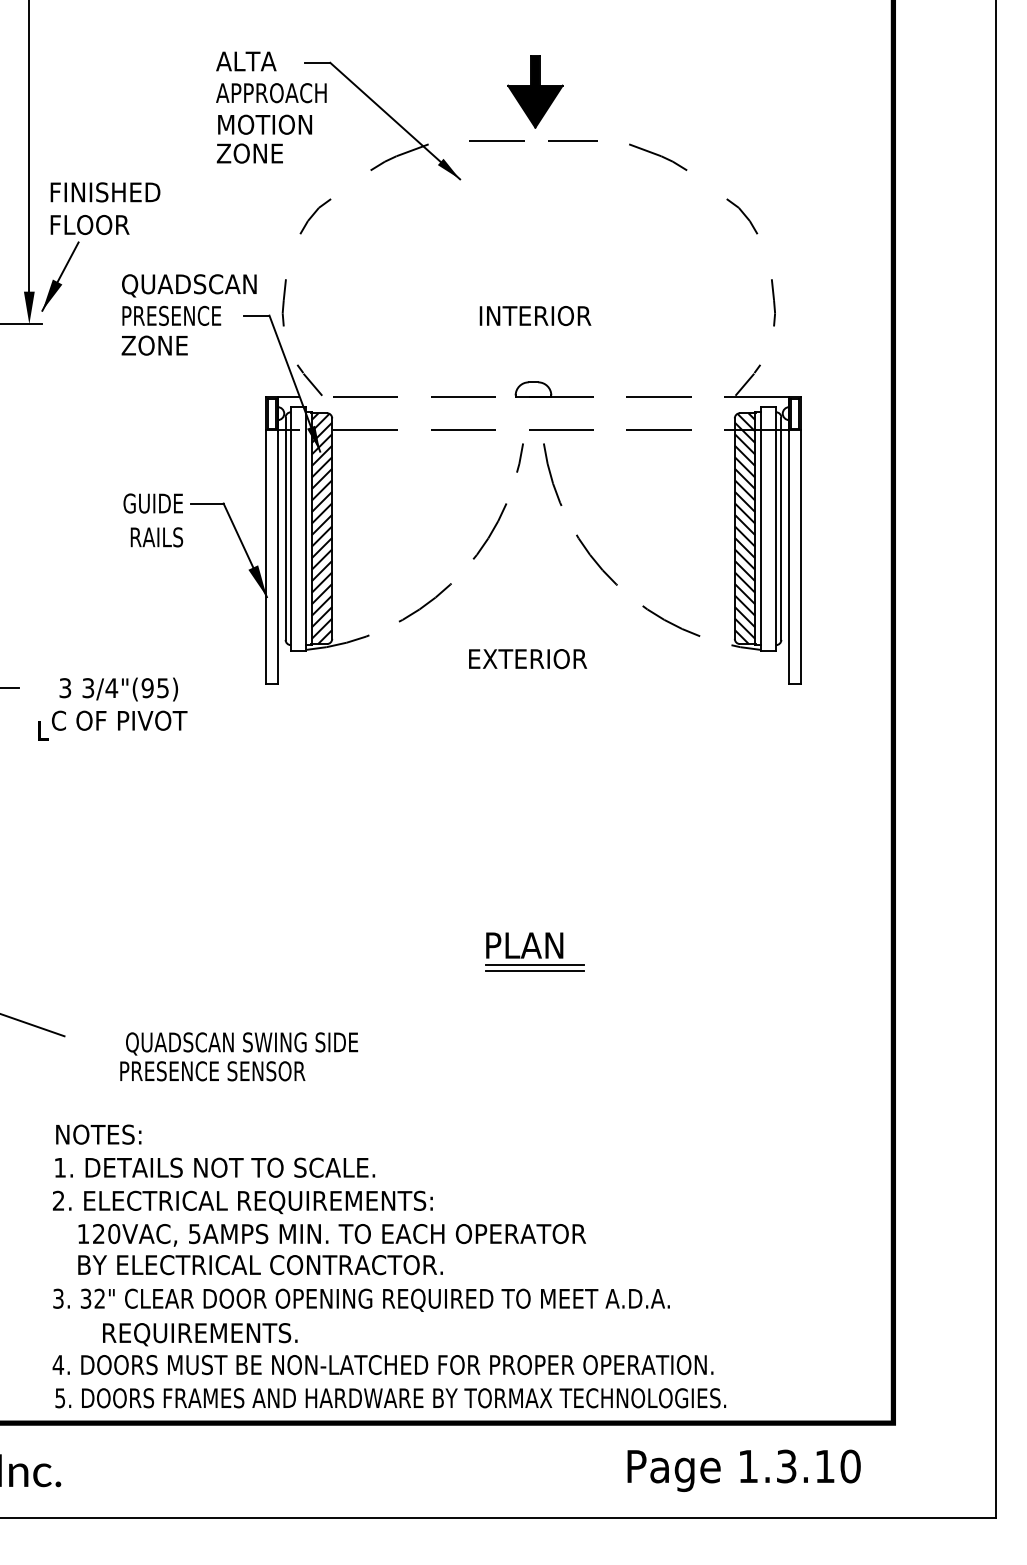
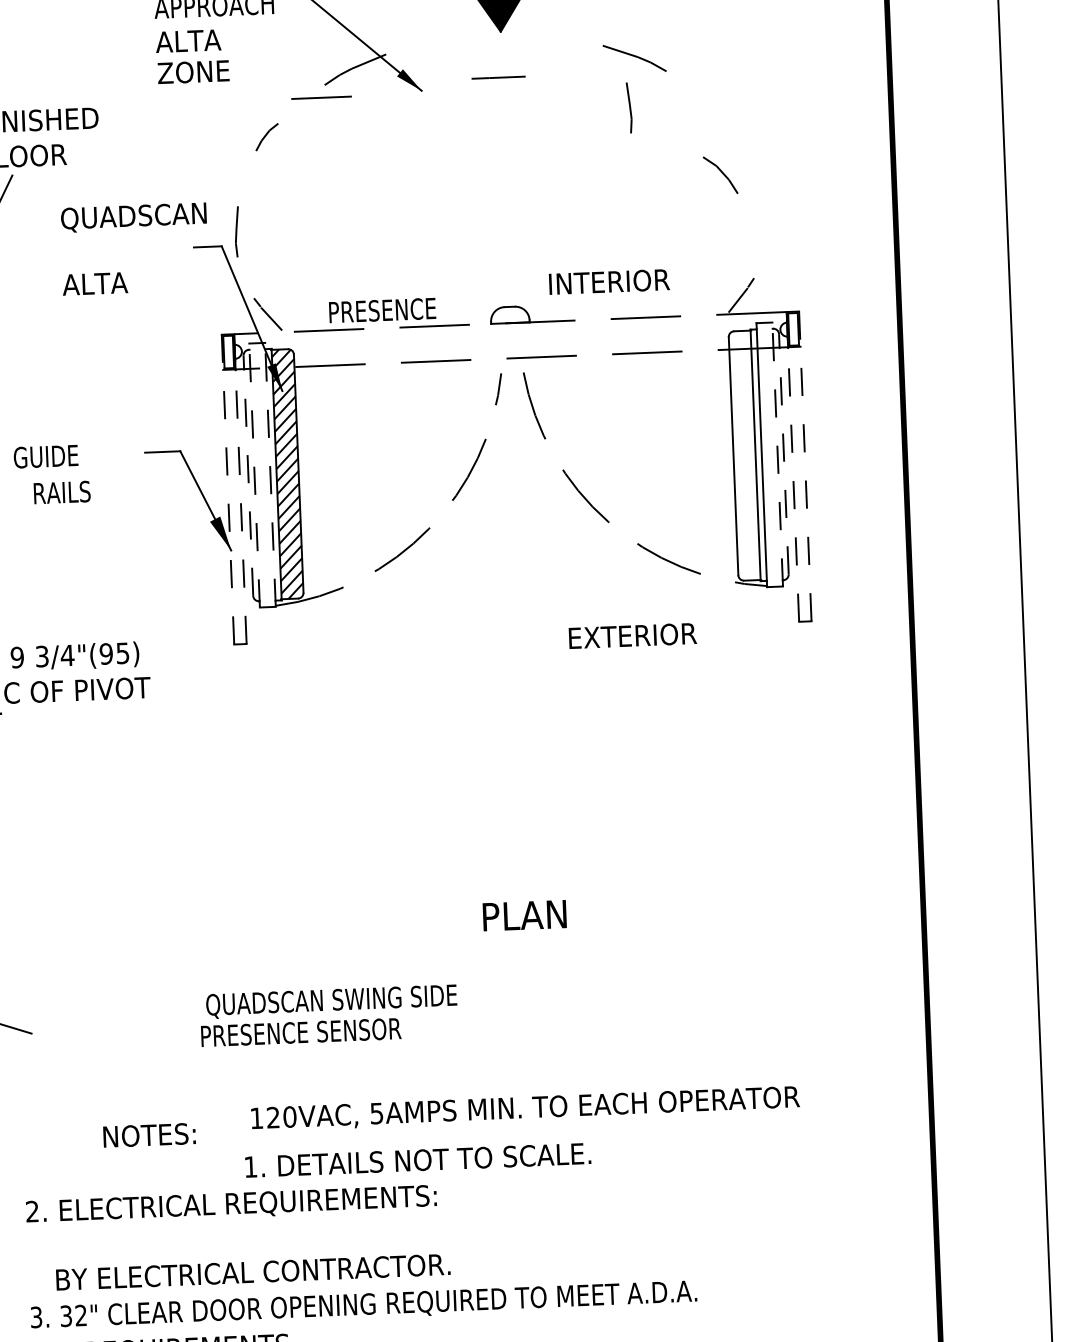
text: (264, 124) -> (208, 40), MOTION -> ALTA
line: (496, 140) -> (320, 97), moved
line: (572, 140) -> (498, 77), moved
part: (315, 216) -> (267, 137), size x0.7
part: (742, 216) -> (720, 175), moved
part: (773, 302) -> (629, 107), moved
text: (171, 315) -> (382, 310), moved
text: (535, 315) -> (609, 281), moved
text: (154, 345) -> (98, 283), ZONE -> ALTA
text: (152, 503) -> (45, 456), moved
line: (285, 528) -> (248, 475), solid -> dashed
line: (291, 528) -> (254, 475), solid -> dashed
line: (306, 528) -> (270, 474), solid -> dashed
hatch: (744, 528) -> (744, 455), removed
line: (775, 528) -> (777, 454), solid -> dashed
line: (781, 528) -> (784, 454), solid -> dashed
text: (156, 537) -> (61, 492), moved
line: (266, 540) -> (228, 489), solid -> dashed
line: (277, 540) -> (240, 488), solid -> dashed
line: (789, 540) -> (793, 466), solid -> dashed
line: (800, 540) -> (805, 466), solid -> dashed
text: (528, 659) -> (633, 636), moved
text: (65, 687) -> (17, 656), 3 -> 9
line: (534, 964) -> (536, 935), removed
line: (534, 971) -> (536, 943), removed
text: (239, 1056) -> (329, 1015), moved
text: (98, 1134) -> (149, 1135), moved
text: (215, 1167) -> (418, 1160), moved
text: (332, 1235) -> (525, 1109), moved

